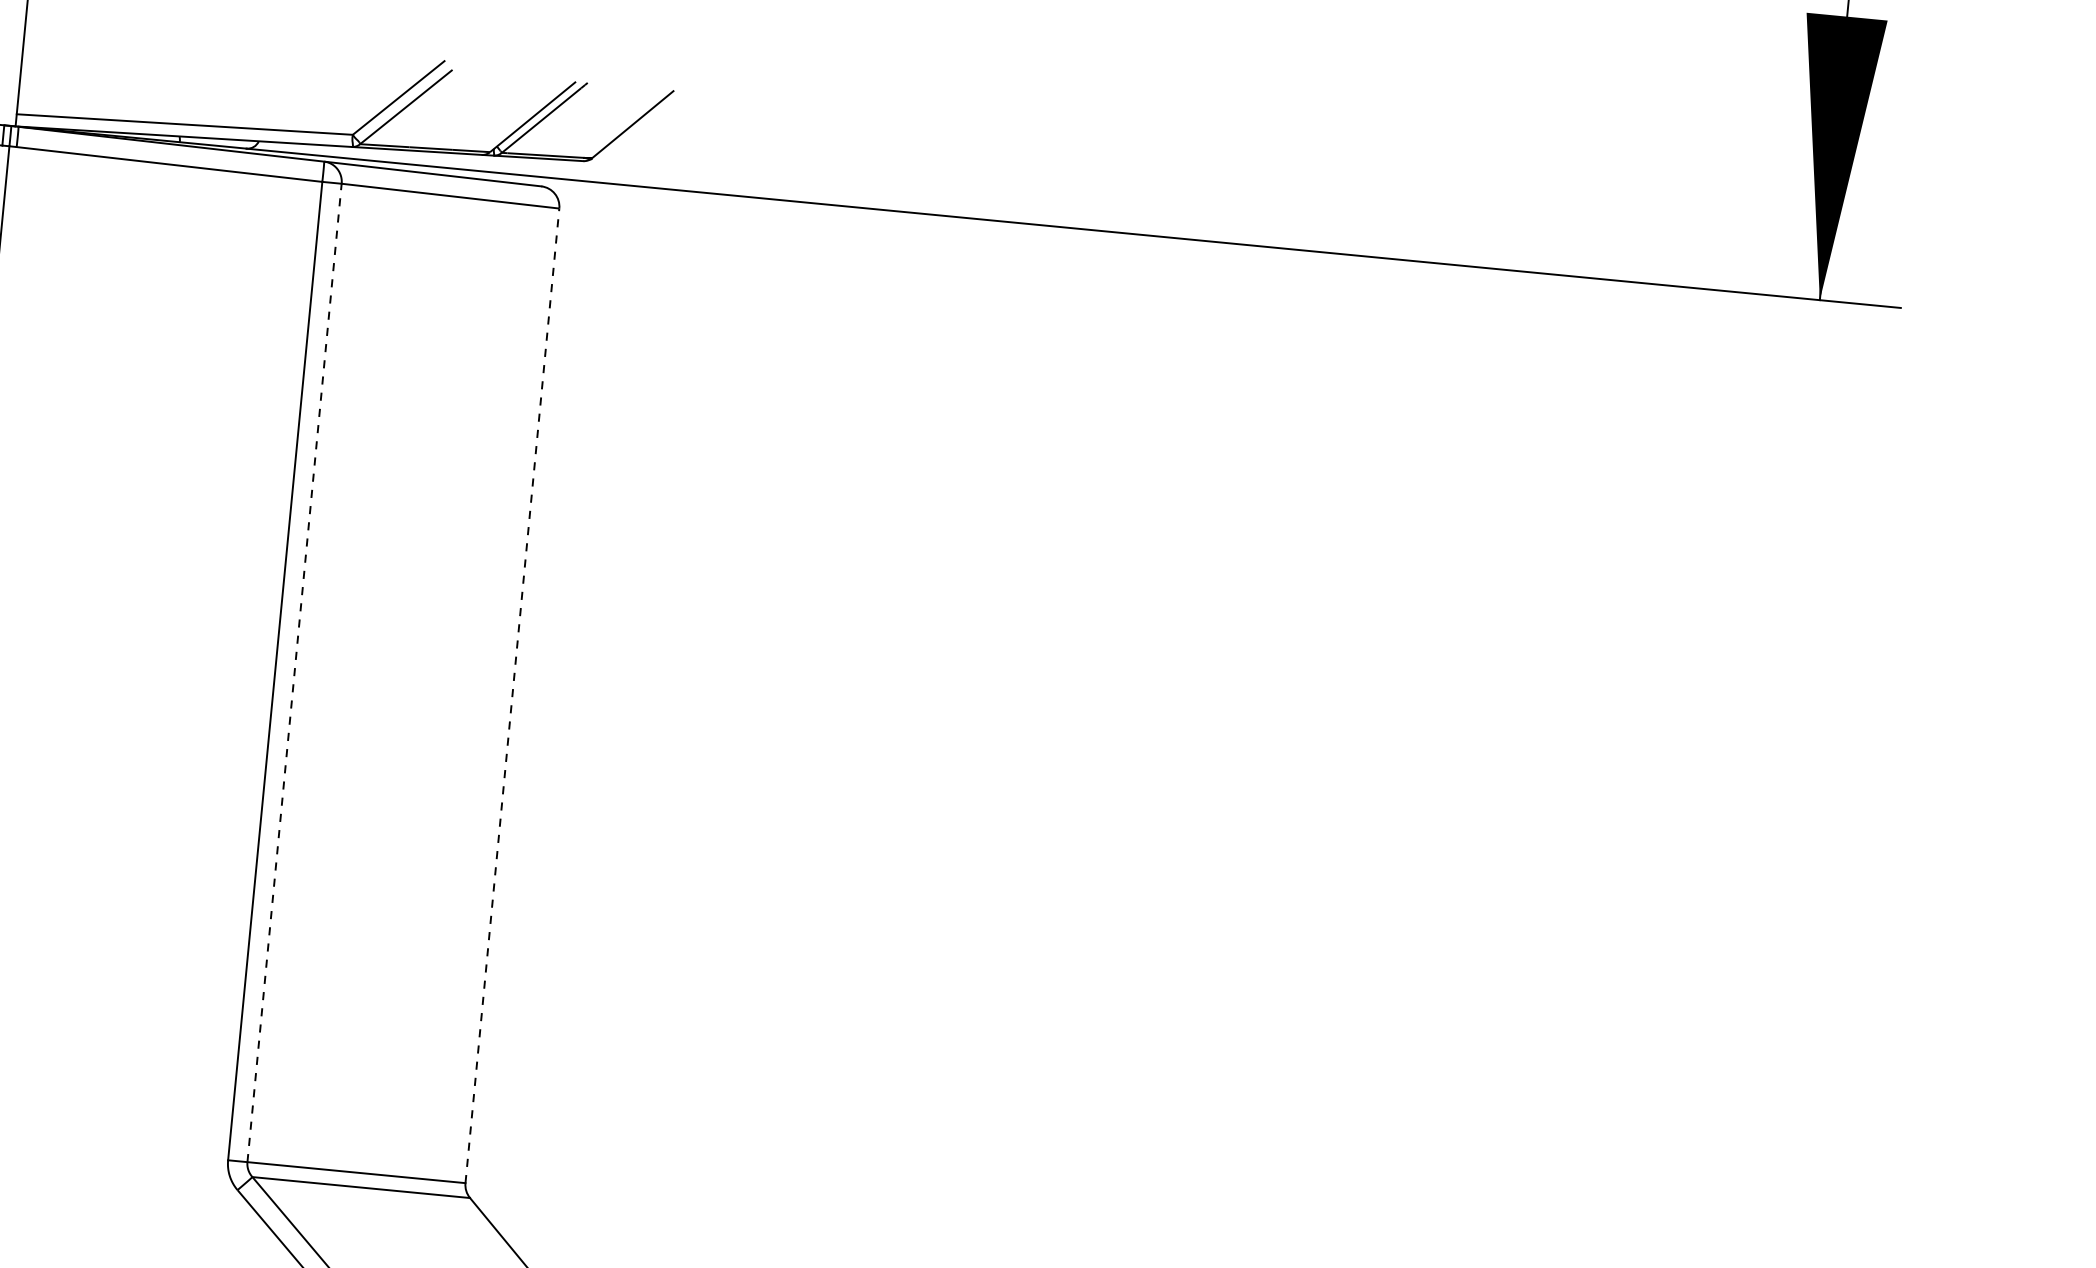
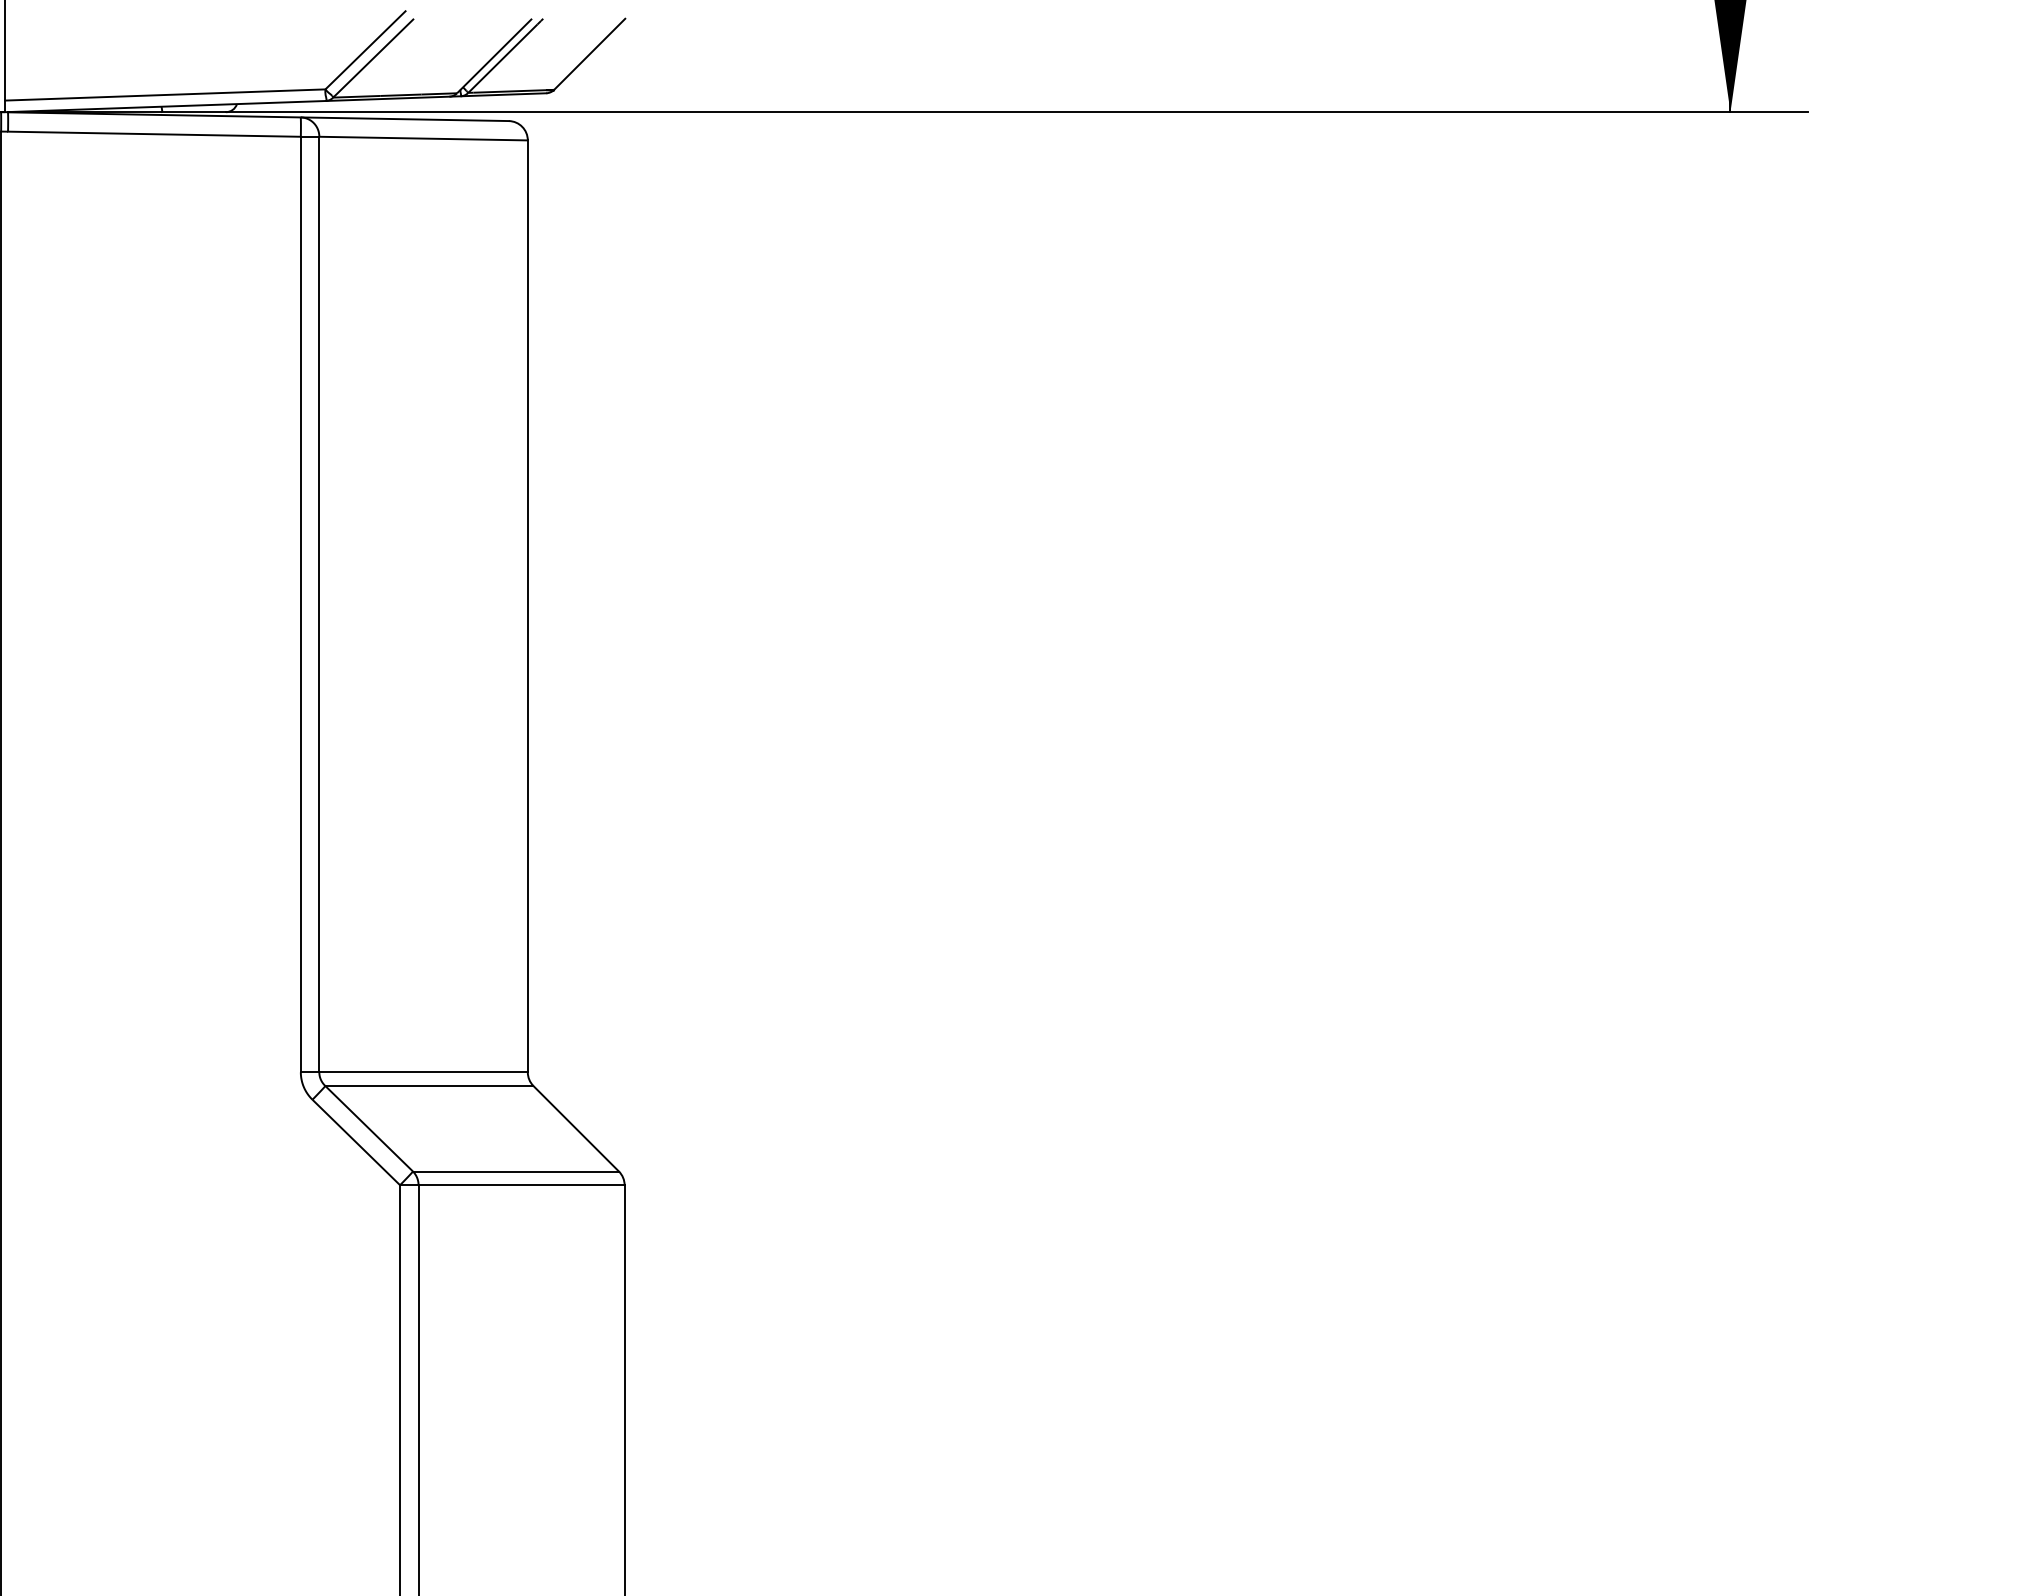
line: (294, 672) -> (319, 604), dashed -> solid
line: (512, 695) -> (527, 606), dashed -> solid

